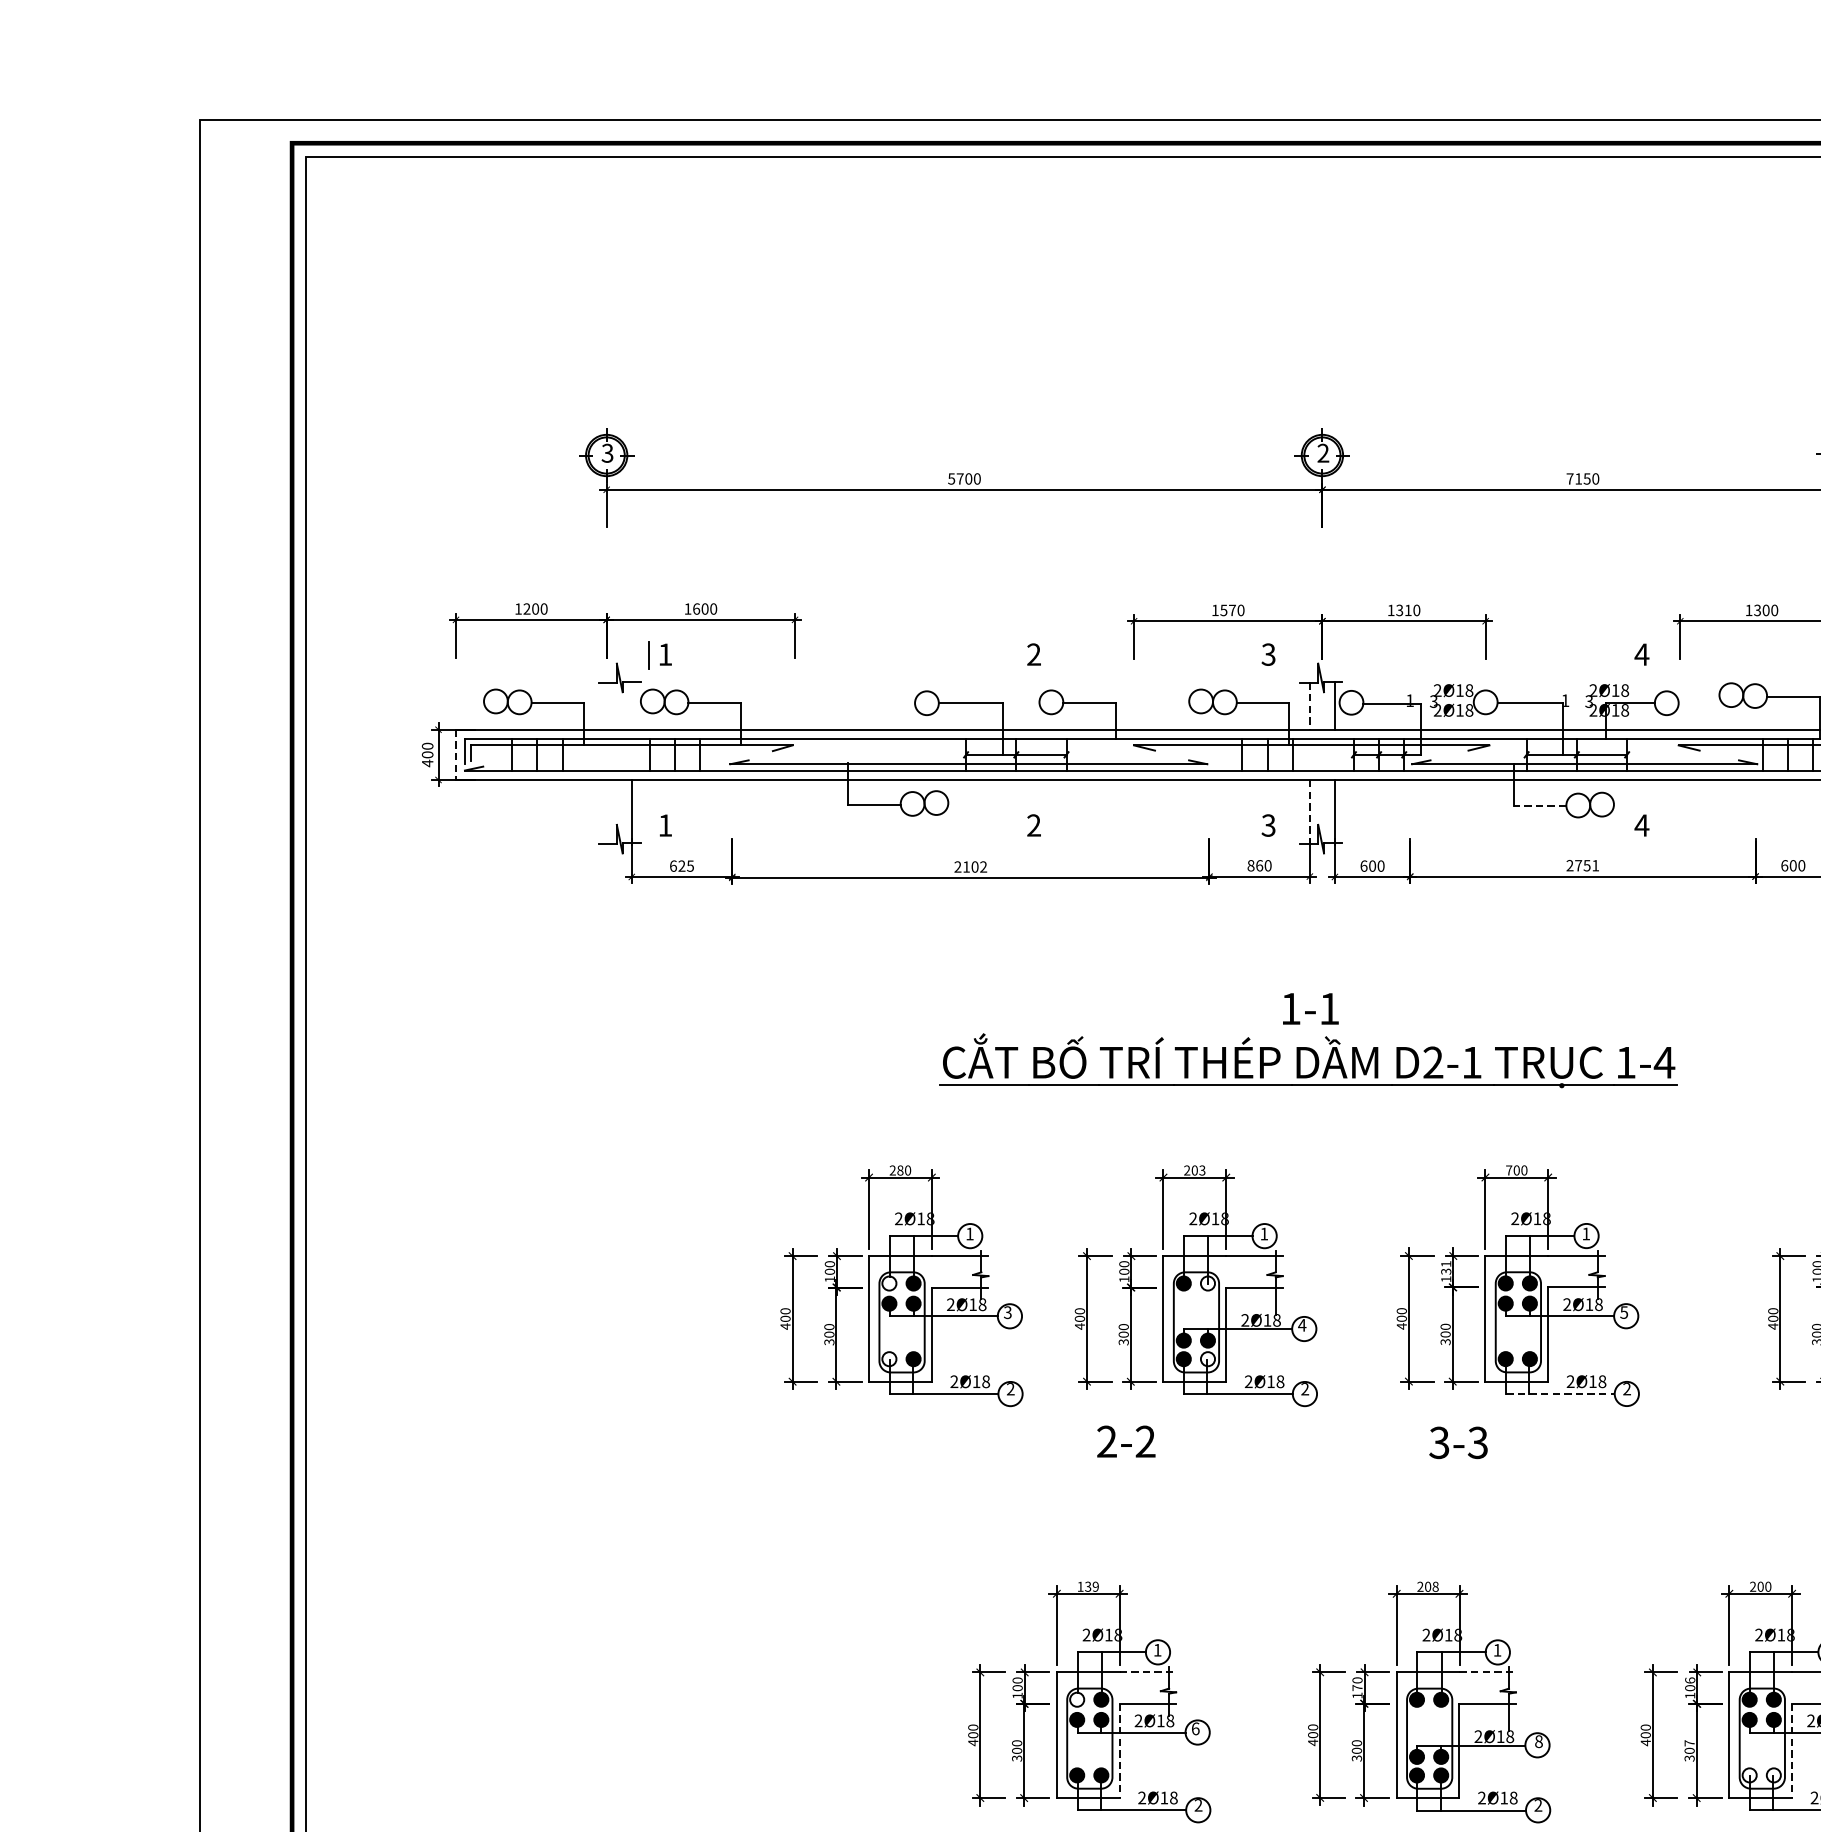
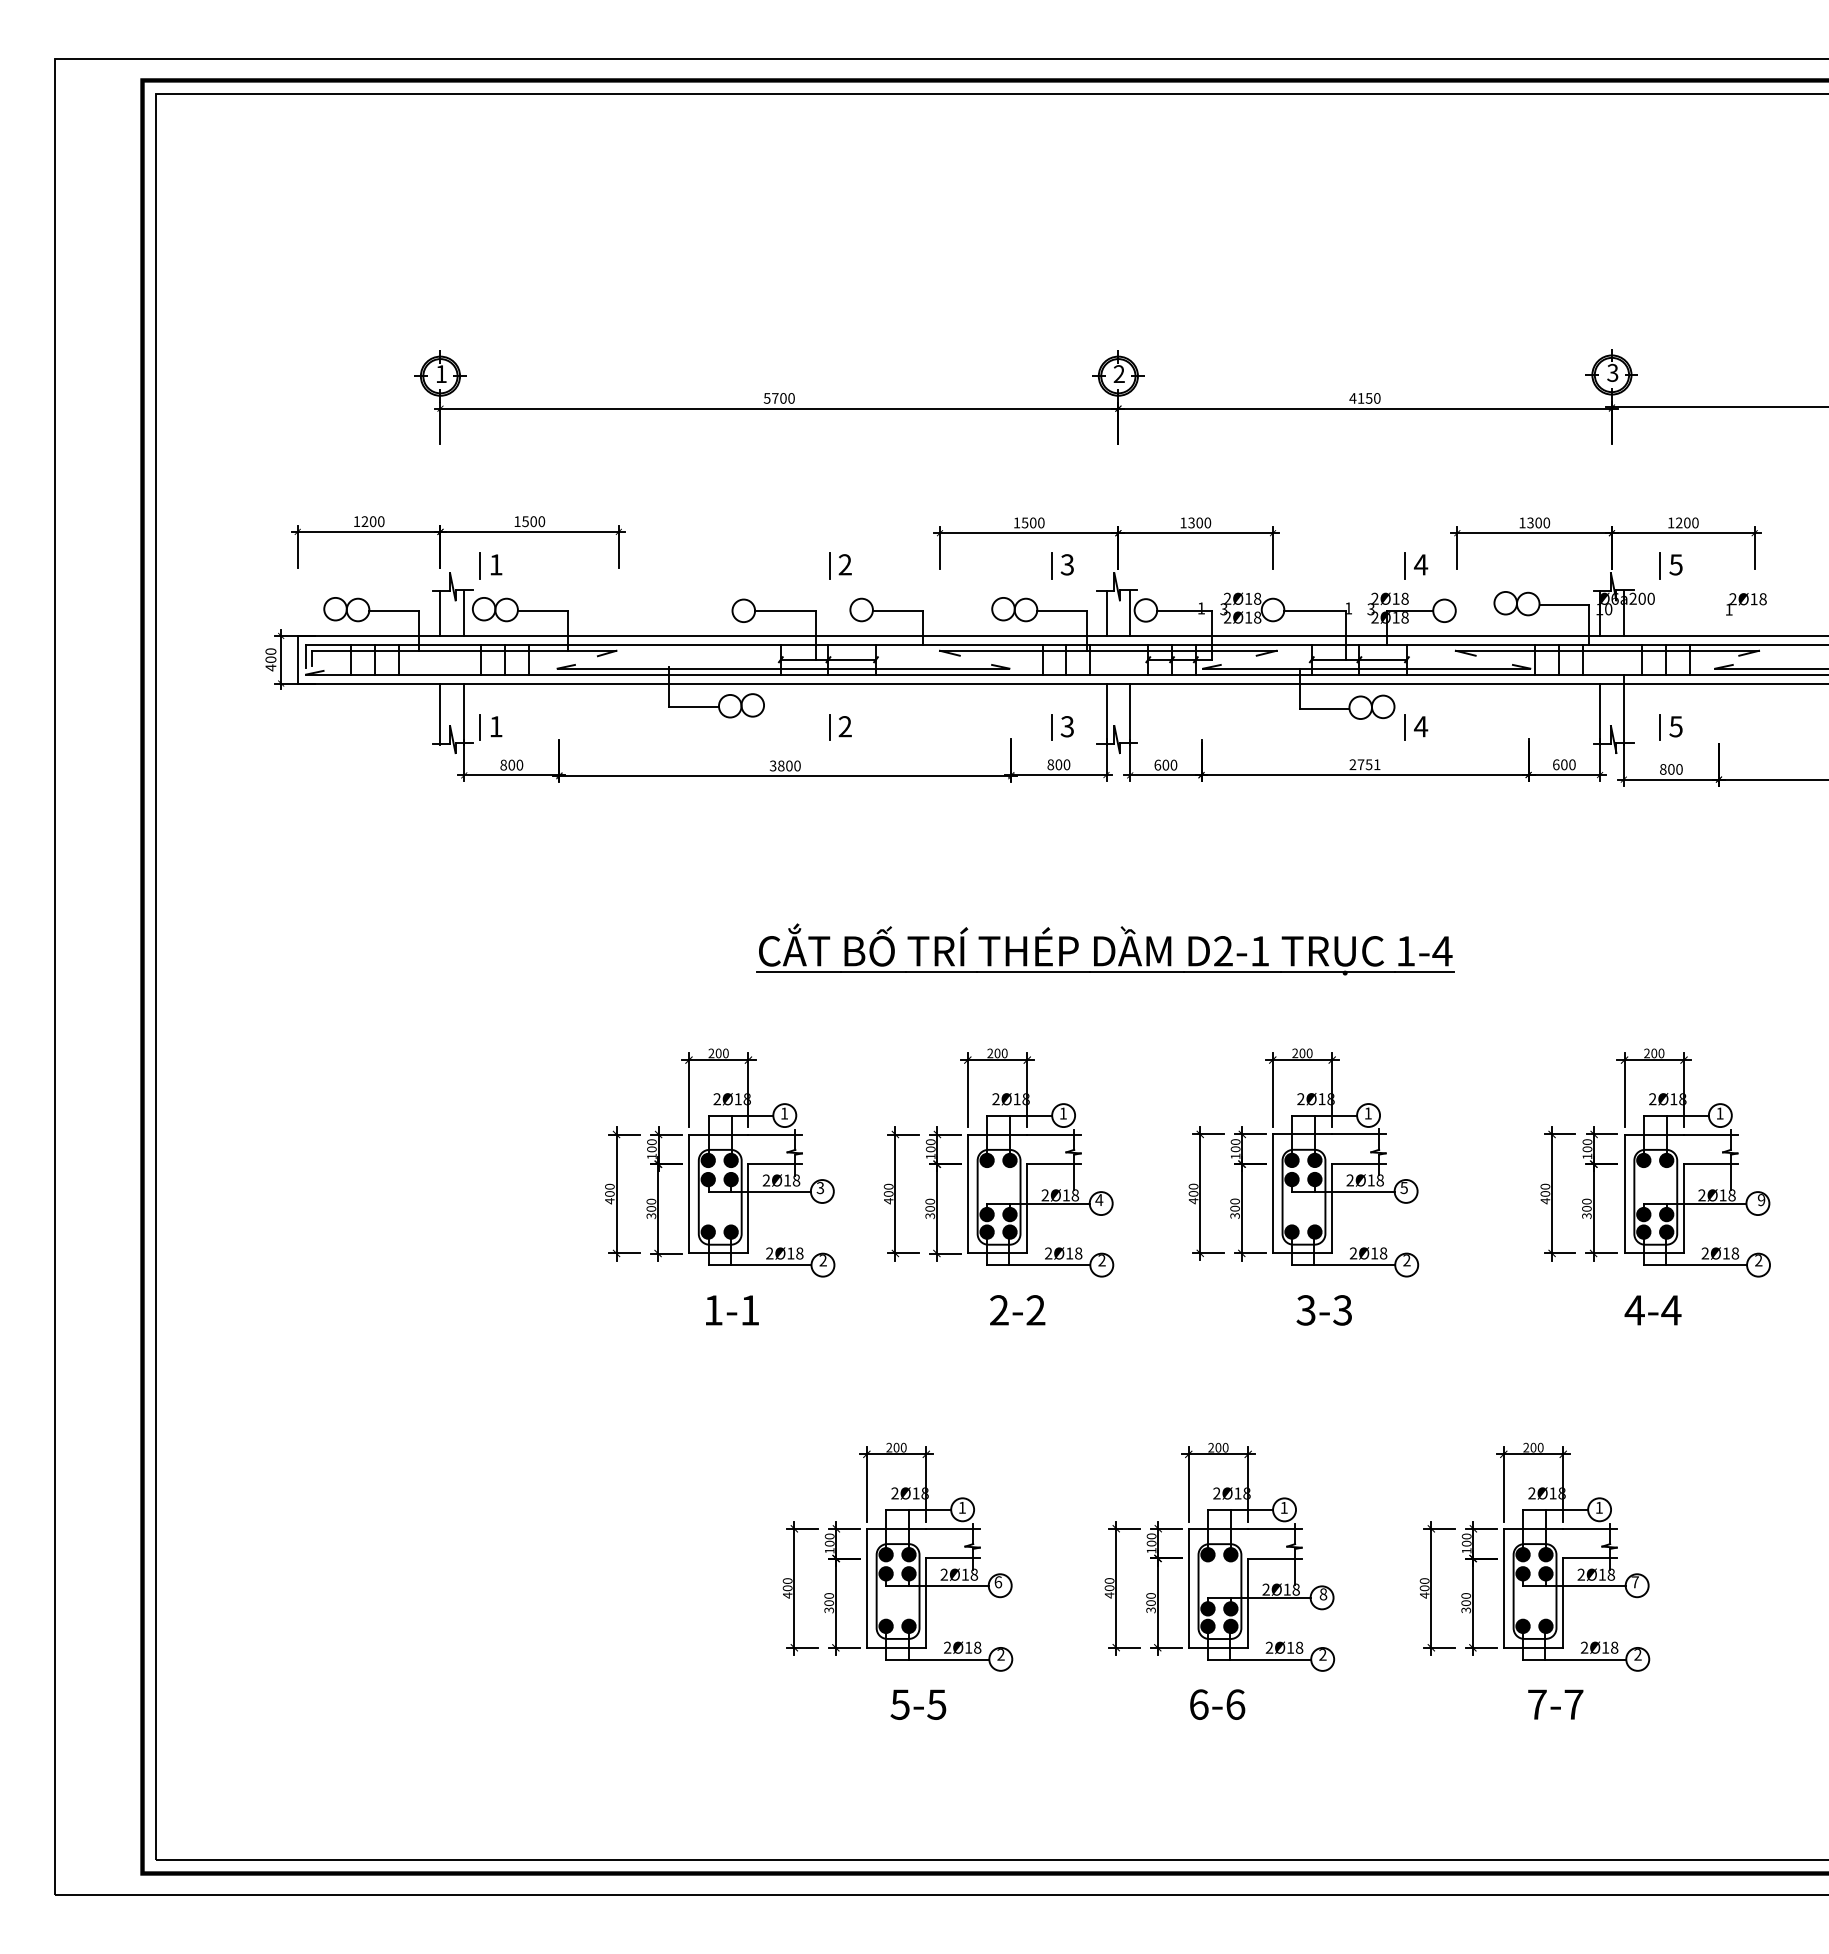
text: (606, 453) -> (440, 374), 3 -> 1
text: (1569, 479) -> (1352, 398), 7150 -> 4150
text: (696, 608) -> (525, 521), 1600 -> 1500
text: (1232, 609) -> (1033, 522), 1570 -> 1500
text: (1408, 609) -> (1199, 522), 1310 -> 1300
line: (1017, 655) -> (829, 565), added
line: (1251, 655) -> (1051, 565), added
line: (1625, 655) -> (1405, 565), added
line: (606, 706) -> (440, 613), added
line: (632, 706) -> (464, 613), added
line: (1309, 706) -> (1106, 613), dashed -> solid
line: (455, 754) -> (297, 659), dashed -> solid
line: (1540, 806) -> (1324, 708), dashed -> solid
line: (606, 811) -> (440, 713), added
line: (1309, 812) -> (1106, 714), dashed -> solid
line: (648, 826) -> (480, 727), added
line: (1017, 826) -> (829, 727), added
line: (1251, 826) -> (1051, 727), added
line: (1625, 826) -> (1405, 727), added
text: (681, 865) -> (511, 764), 625 -> 800
text: (1259, 865) -> (1058, 764), 860 -> 800
text: (970, 866) -> (785, 765), 2102 -> 3800
text: (1310, 1009) -> (732, 1310), moved
text: (900, 1170) -> (718, 1053), 280 -> 200
text: (1202, 1170) -> (1004, 1053), 203 -> 200
text: (1509, 1170) -> (1295, 1053), 700 -> 200
text: (1446, 1267) -> (1235, 1145), 131 -> 100
fill: (888, 1283) -> (707, 1160), added
fill: (1207, 1283) -> (1009, 1160), added
fill: (888, 1358) -> (707, 1231), added
fill: (1207, 1358) -> (1009, 1231), added
line: (1561, 1394) -> (1344, 1265), dashed -> solid
text: (1126, 1441) -> (1017, 1310), moved
text: (1457, 1442) -> (1323, 1310), moved
text: (1088, 1586) -> (896, 1447), 139 -> 200
text: (1435, 1586) -> (1225, 1447), 208 -> 200
line: (1148, 1672) -> (953, 1528), dashed -> solid
line: (1487, 1672) -> (1274, 1528), dashed -> solid
text: (1689, 1680) -> (1466, 1536), 106 -> 100
text: (1357, 1687) -> (1151, 1543), 170 -> 100
fill: (1076, 1699) -> (885, 1554), added
text: (1688, 1742) -> (1465, 1595), 307 -> 300
line: (1119, 1751) -> (926, 1603), dashed -> solid
line: (1792, 1751) -> (1563, 1603), dashed -> solid
fill: (1749, 1775) -> (1522, 1626), added
fill: (1773, 1775) -> (1545, 1626), added

